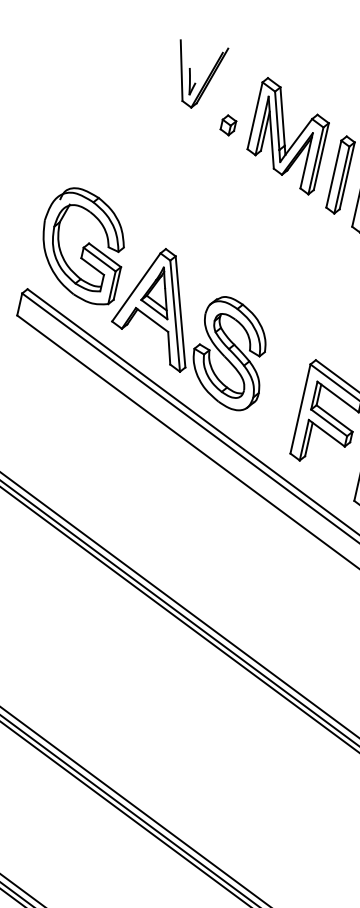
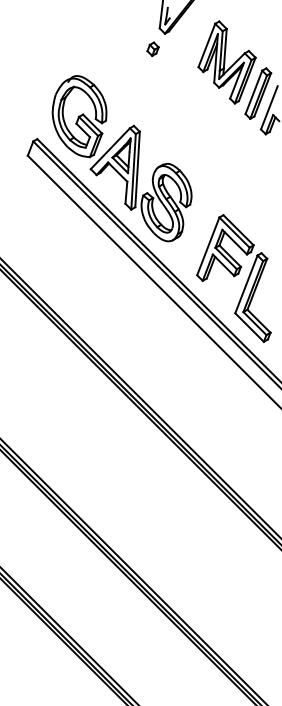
part: (227, 125) -> (152, 49), moved

